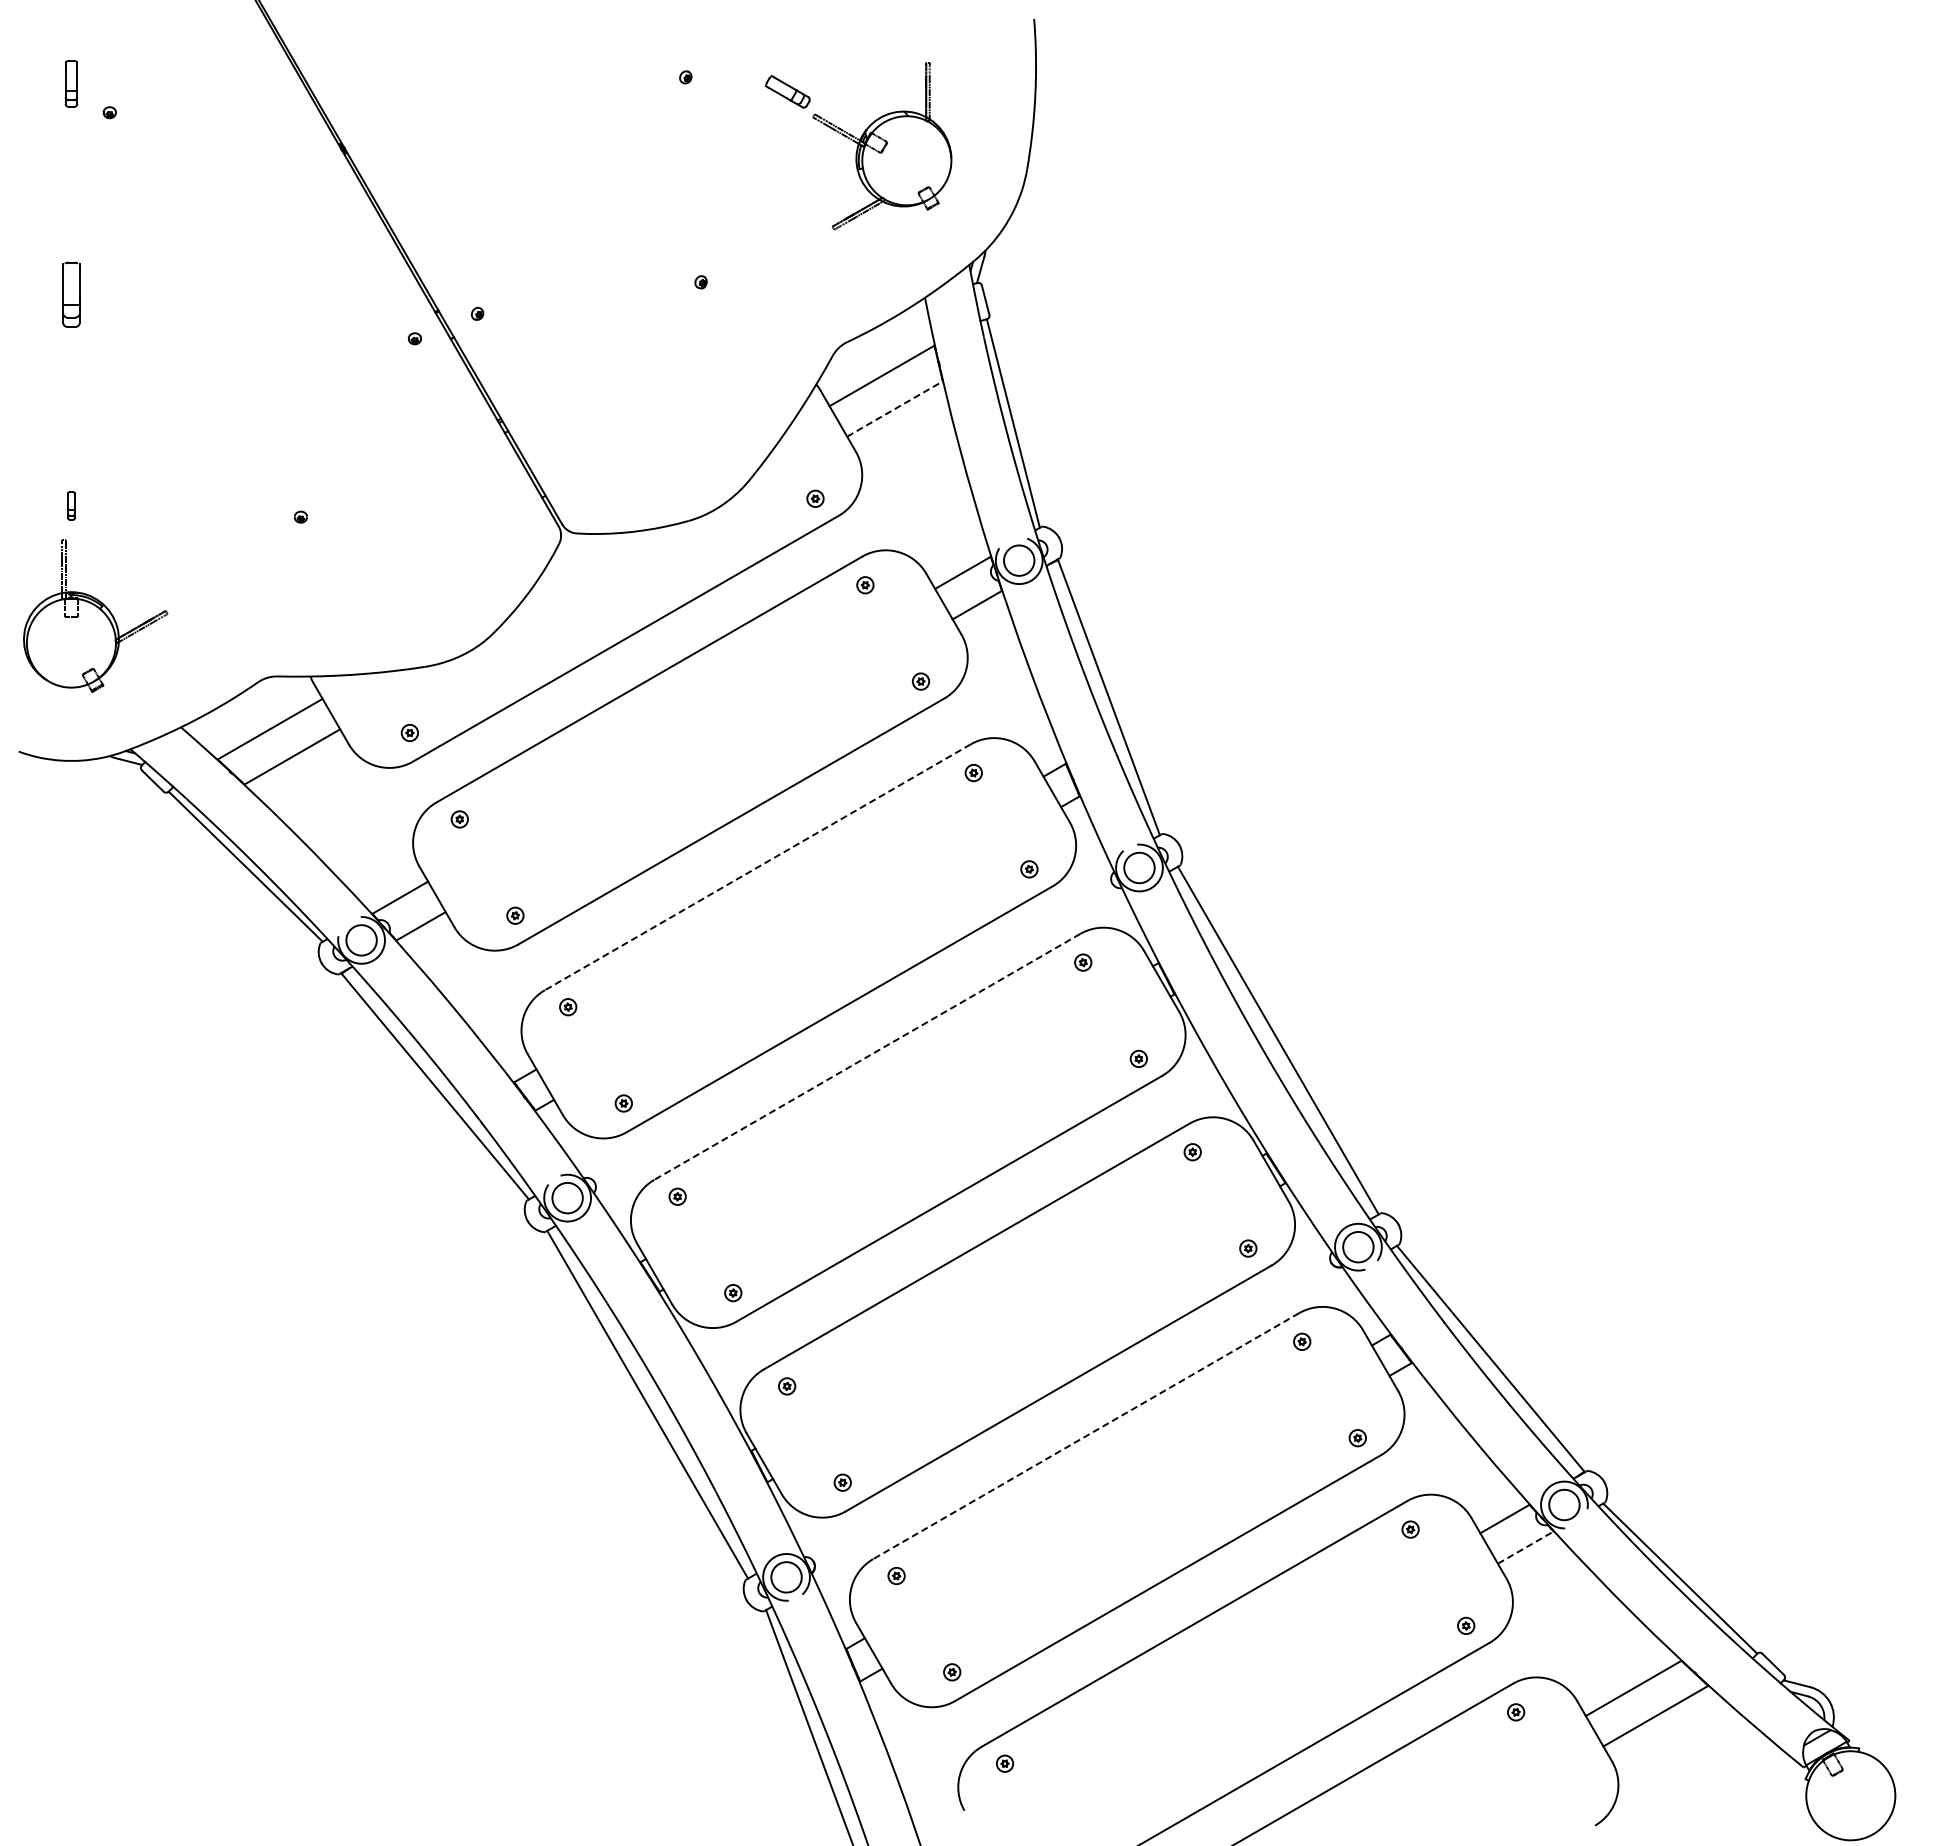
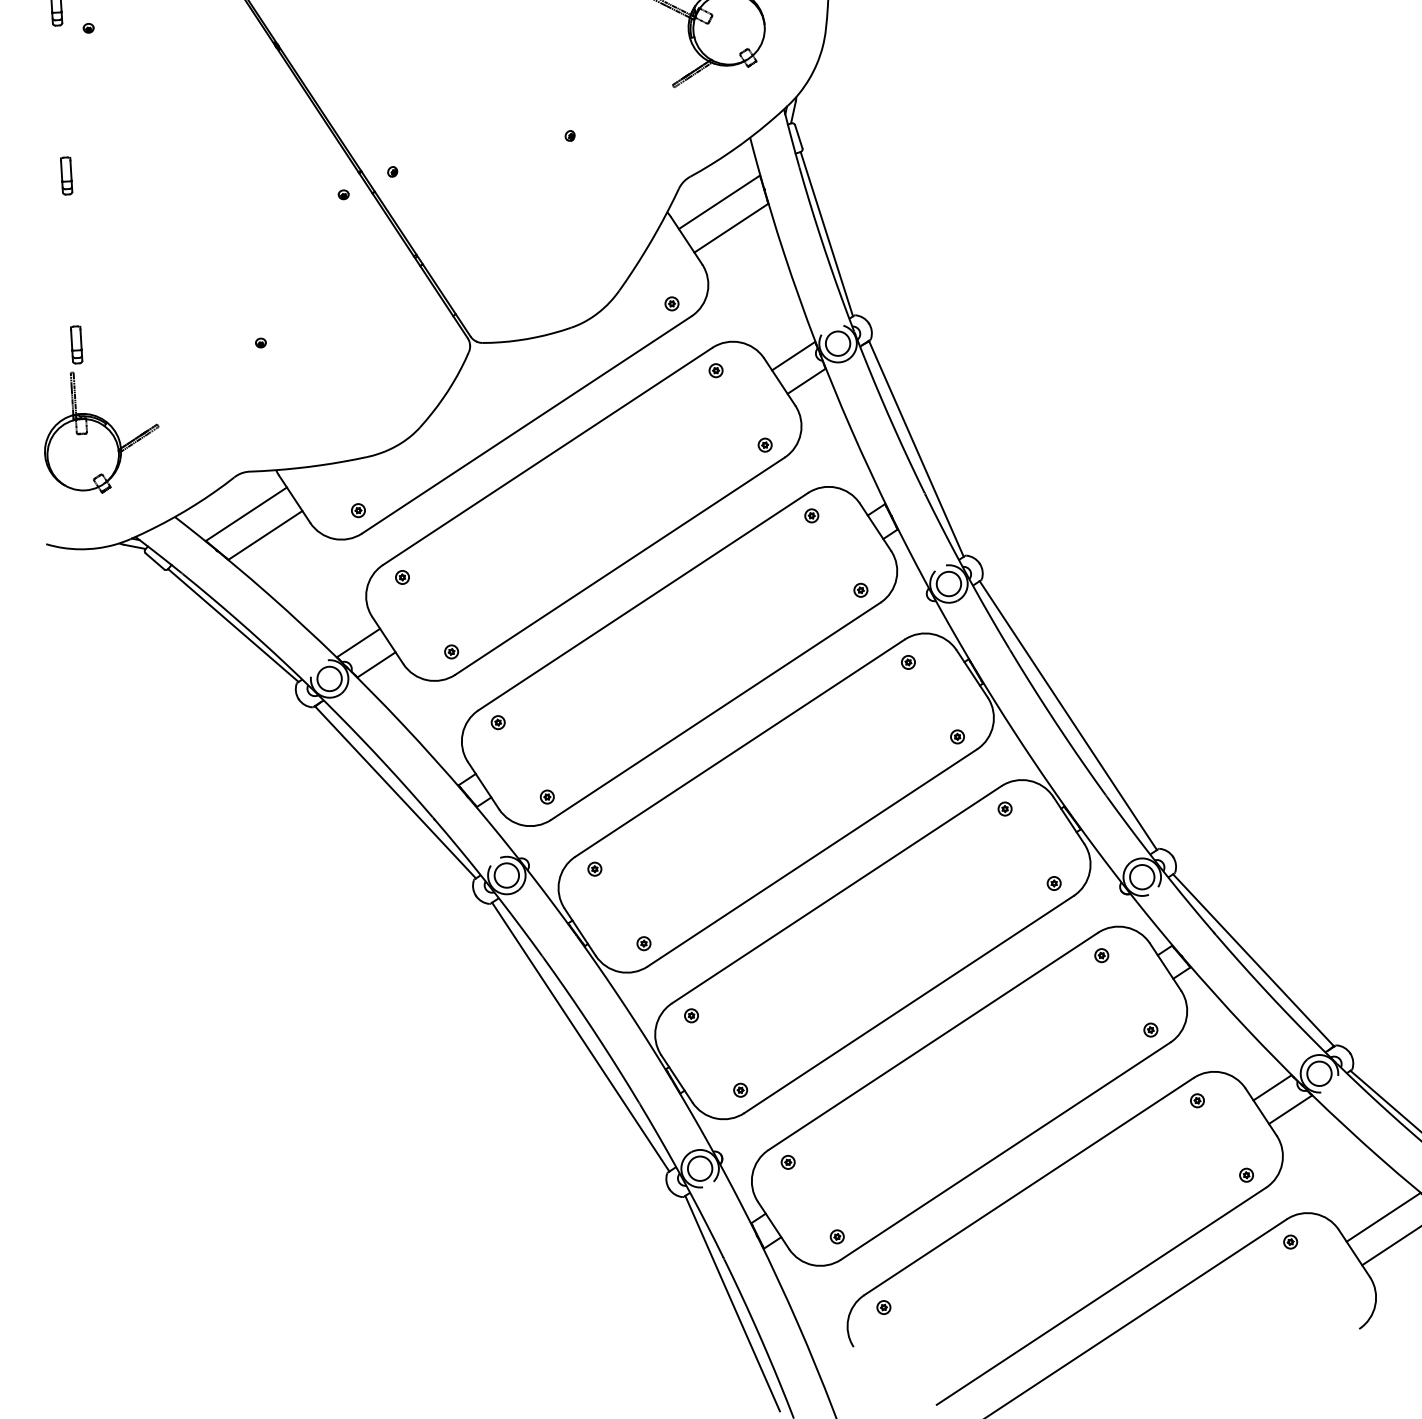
part: (71, 294) -> (66, 175), size x0.71
line: (895, 408) -> (731, 227), dashed -> solid
part: (71, 505) -> (76, 344), size x1.67
line: (757, 867) -> (643, 601), dashed -> solid
line: (867, 1056) -> (740, 747), dashed -> solid
line: (1086, 1436) -> (933, 1041), dashed -> solid
line: (1526, 1547) -> (1291, 1109), dashed -> solid

